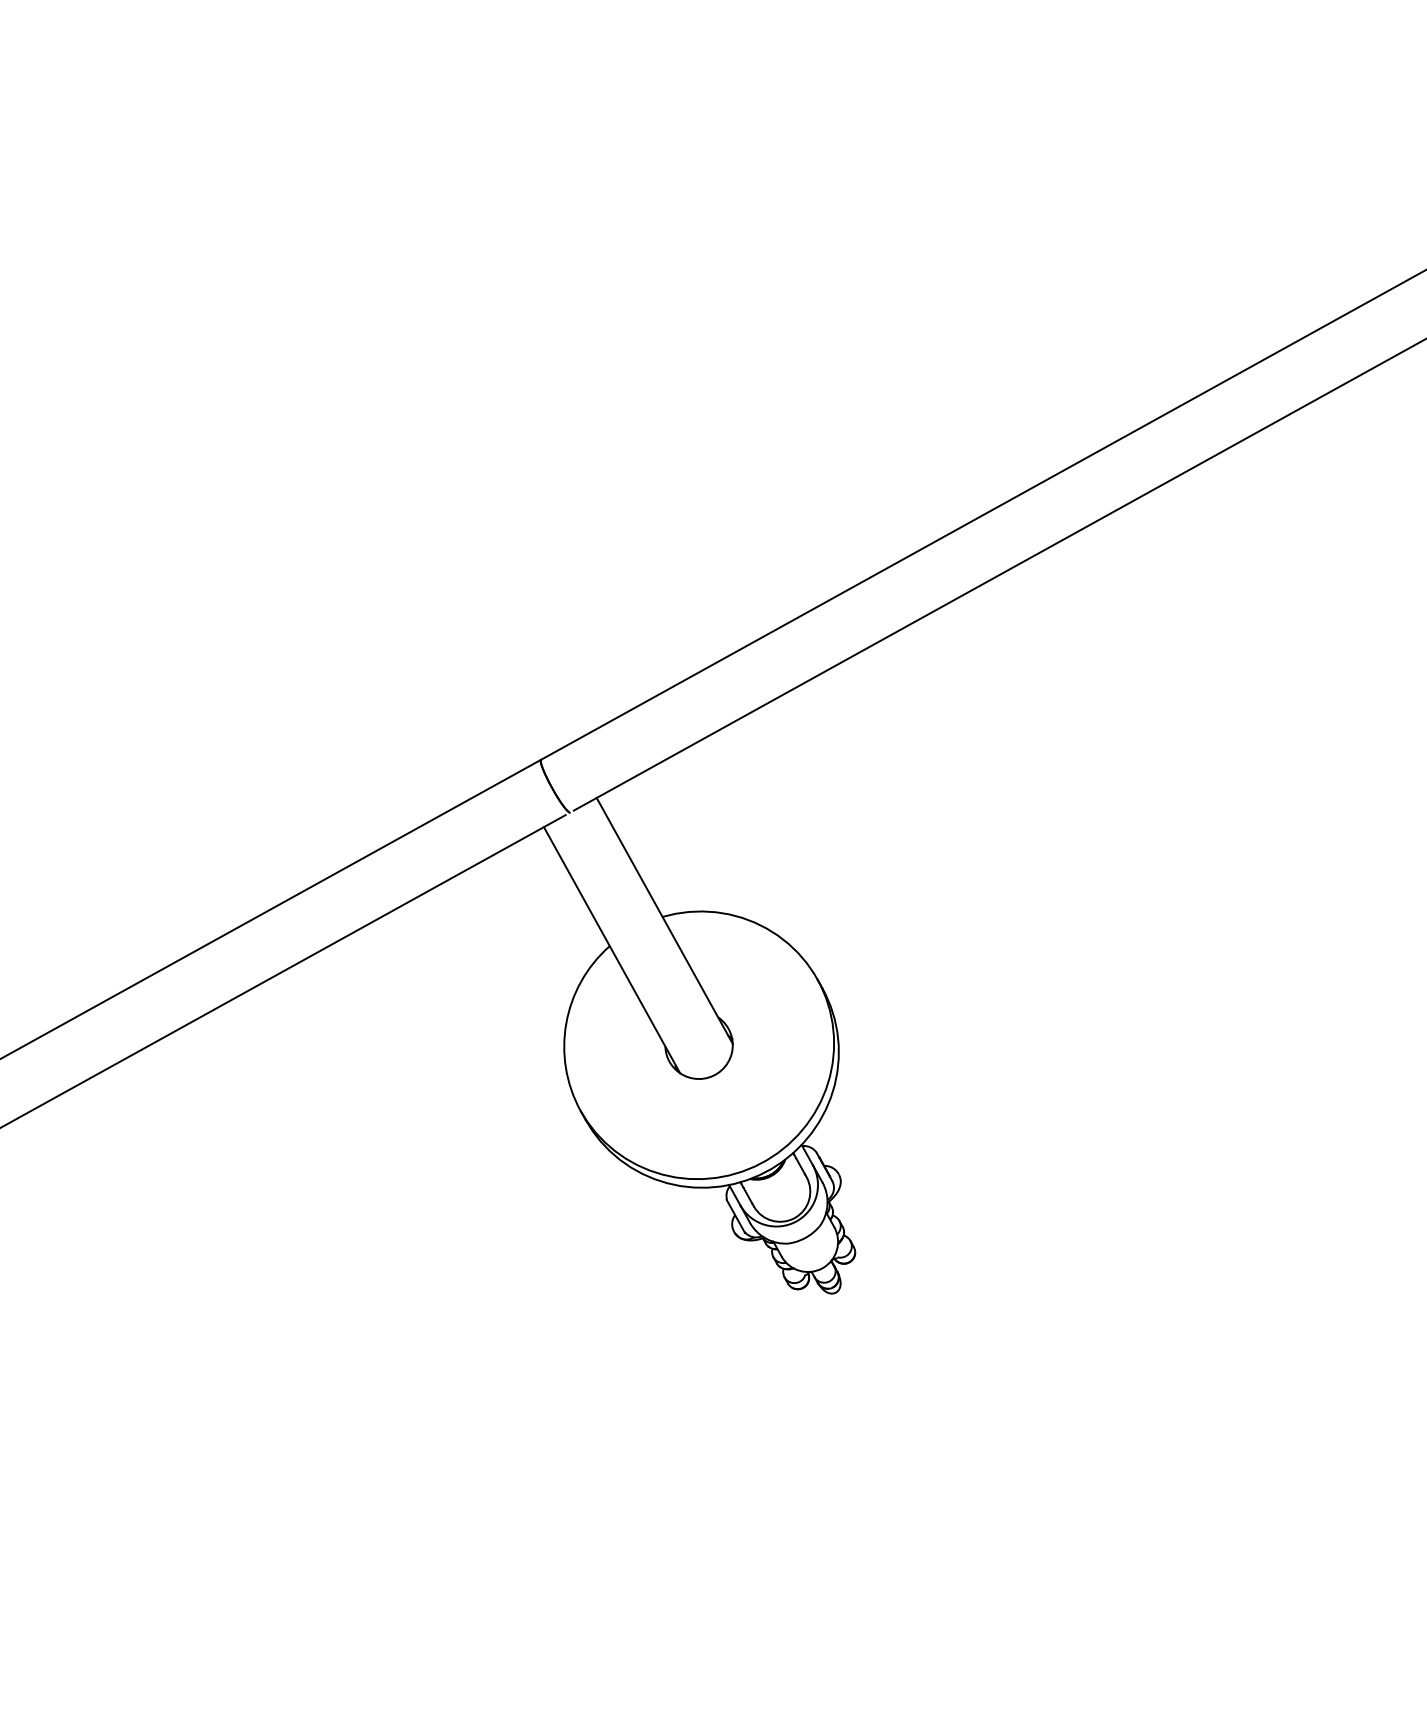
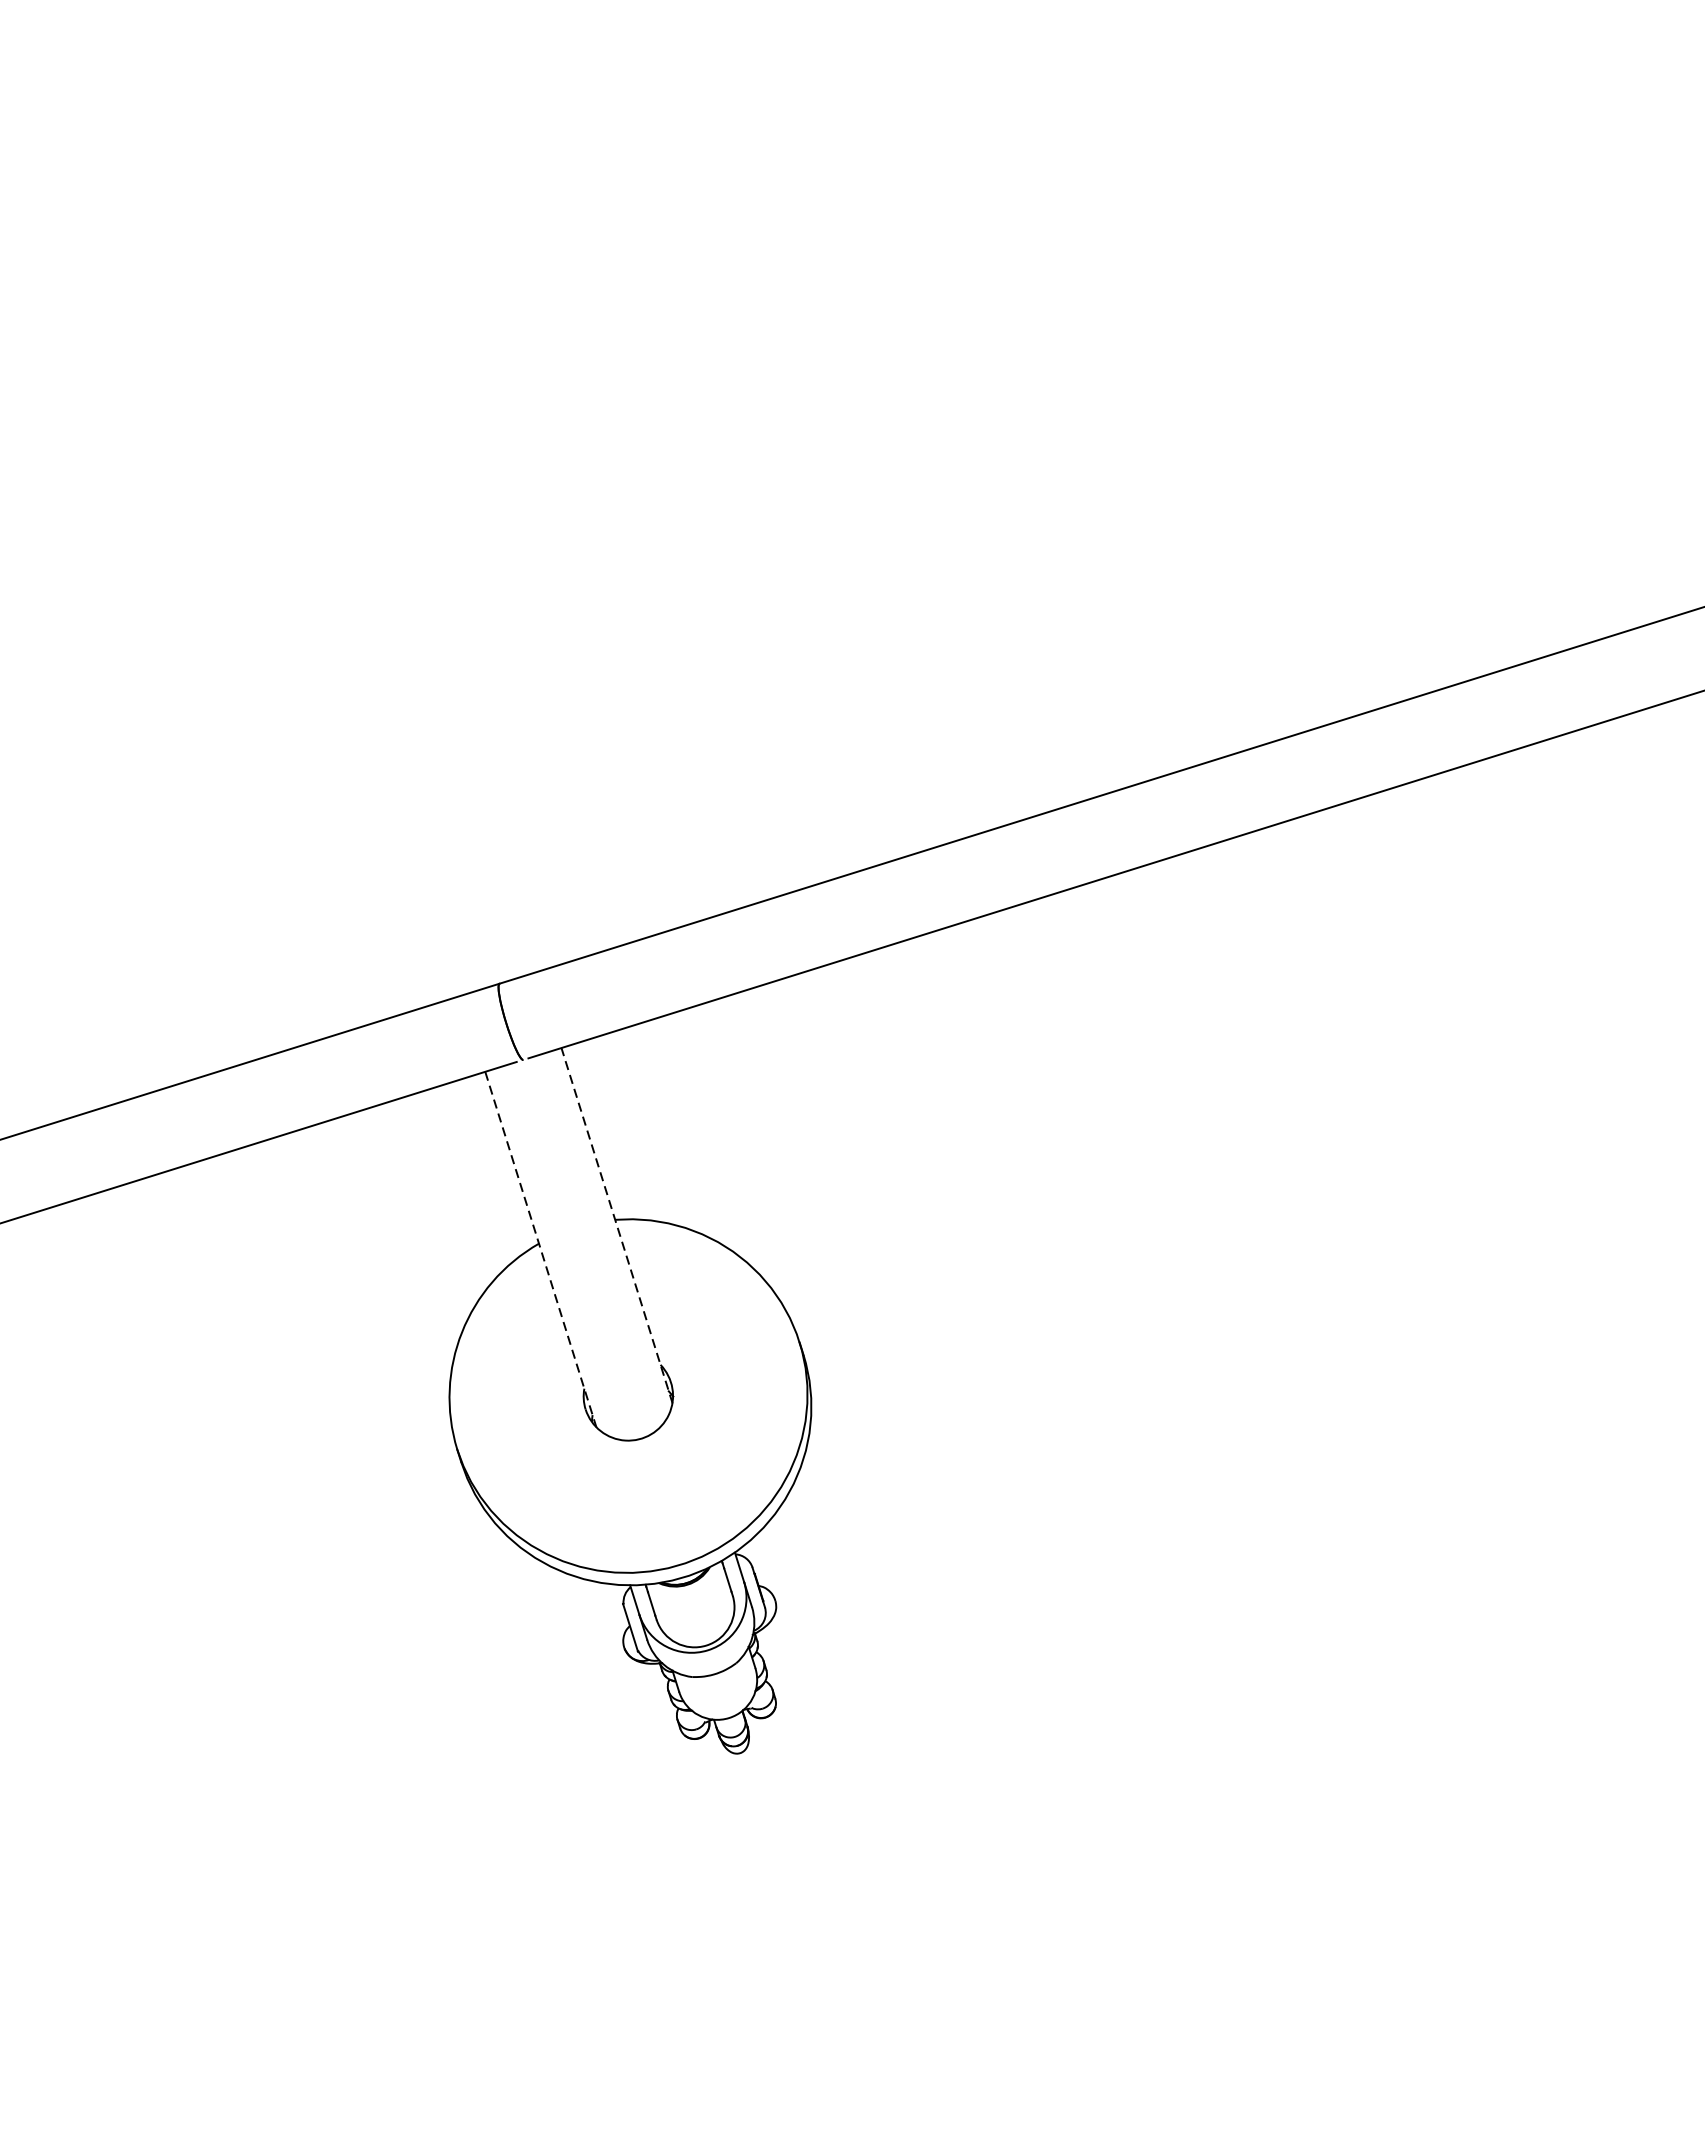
line: (664, 921) -> (616, 1226), solid -> dashed
line: (612, 950) -> (541, 1250), solid -> dashed

